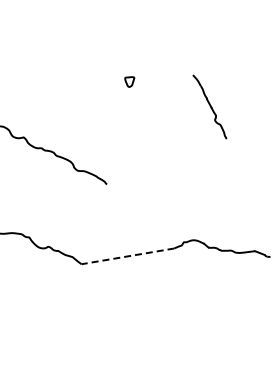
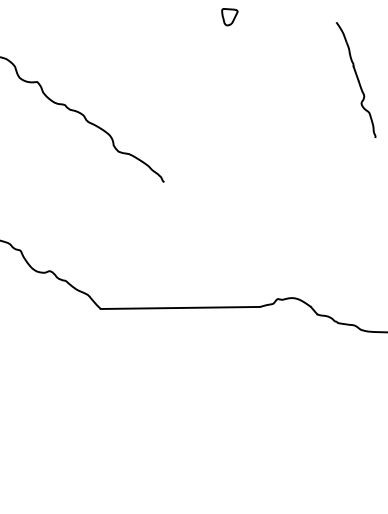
line: (127, 256) -> (179, 308), dashed -> solid

